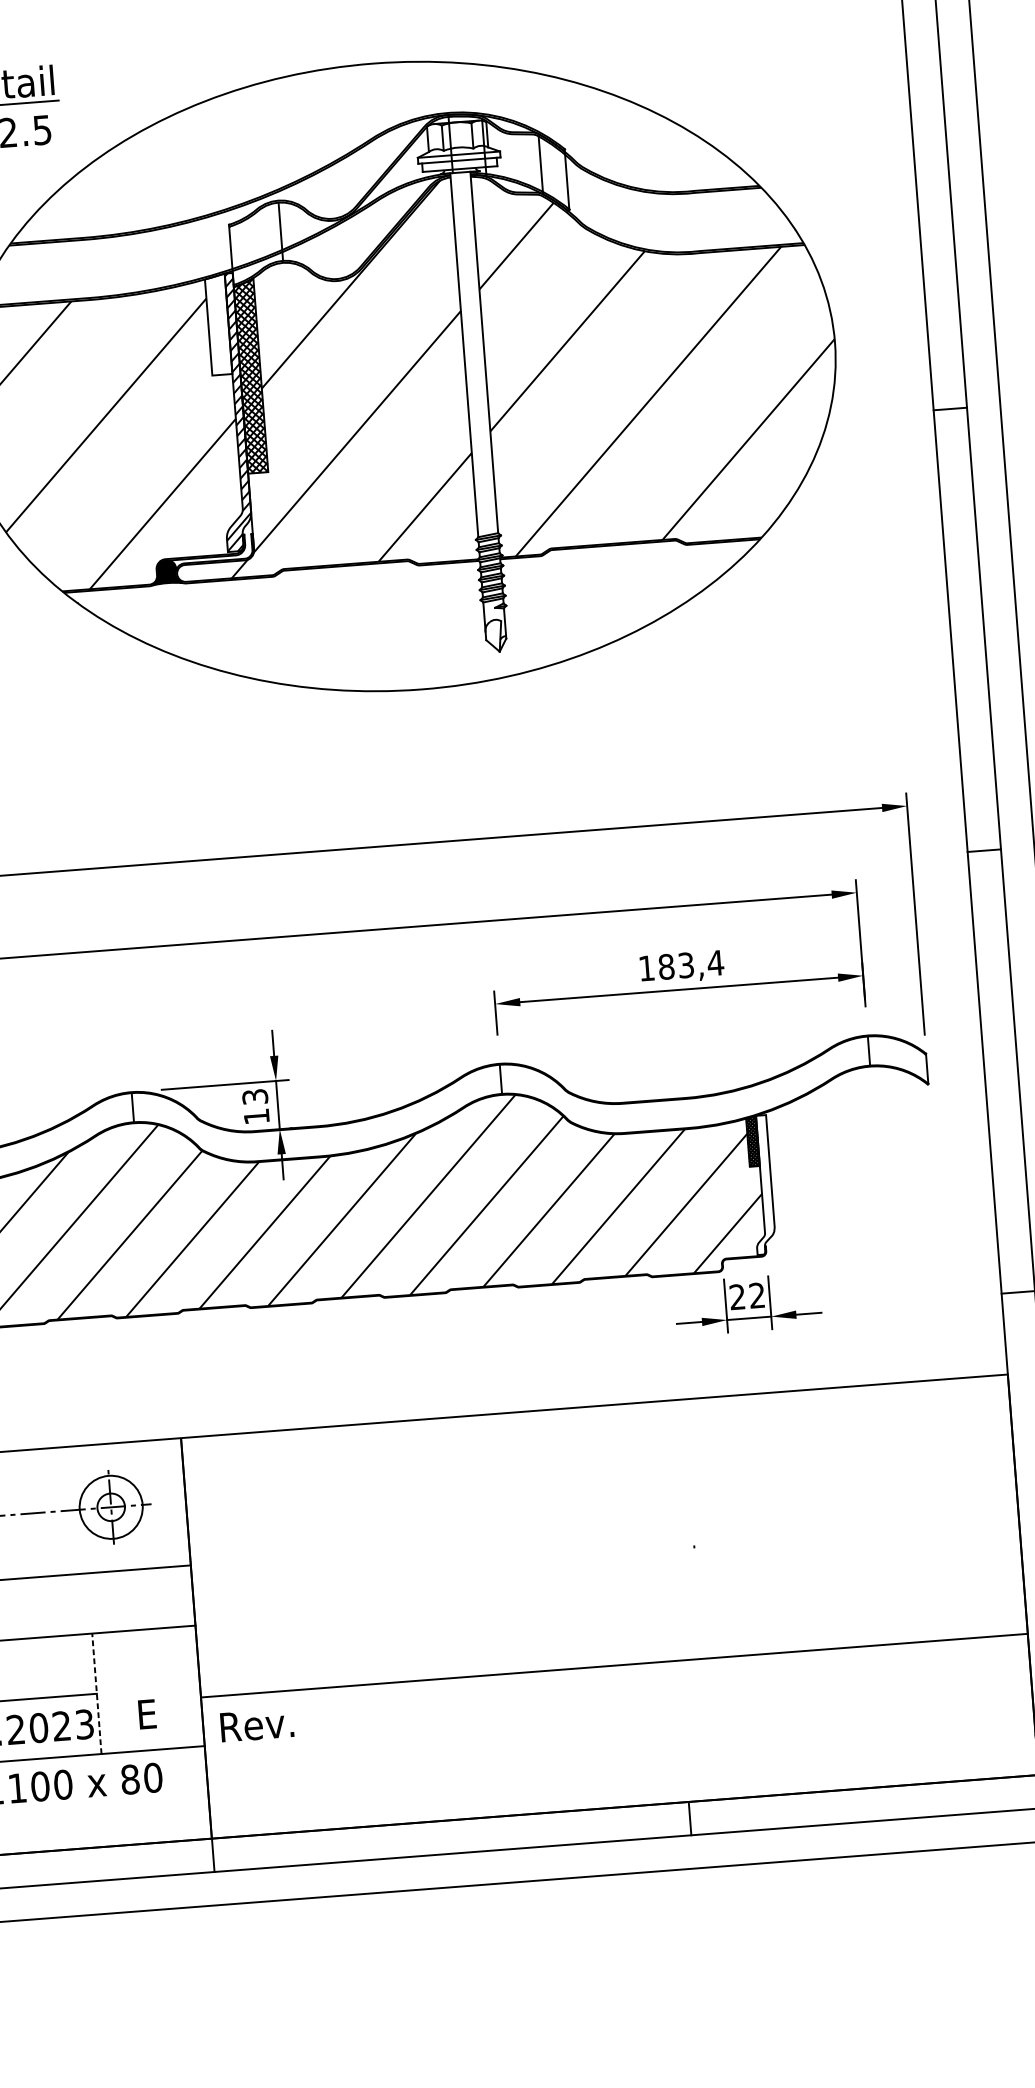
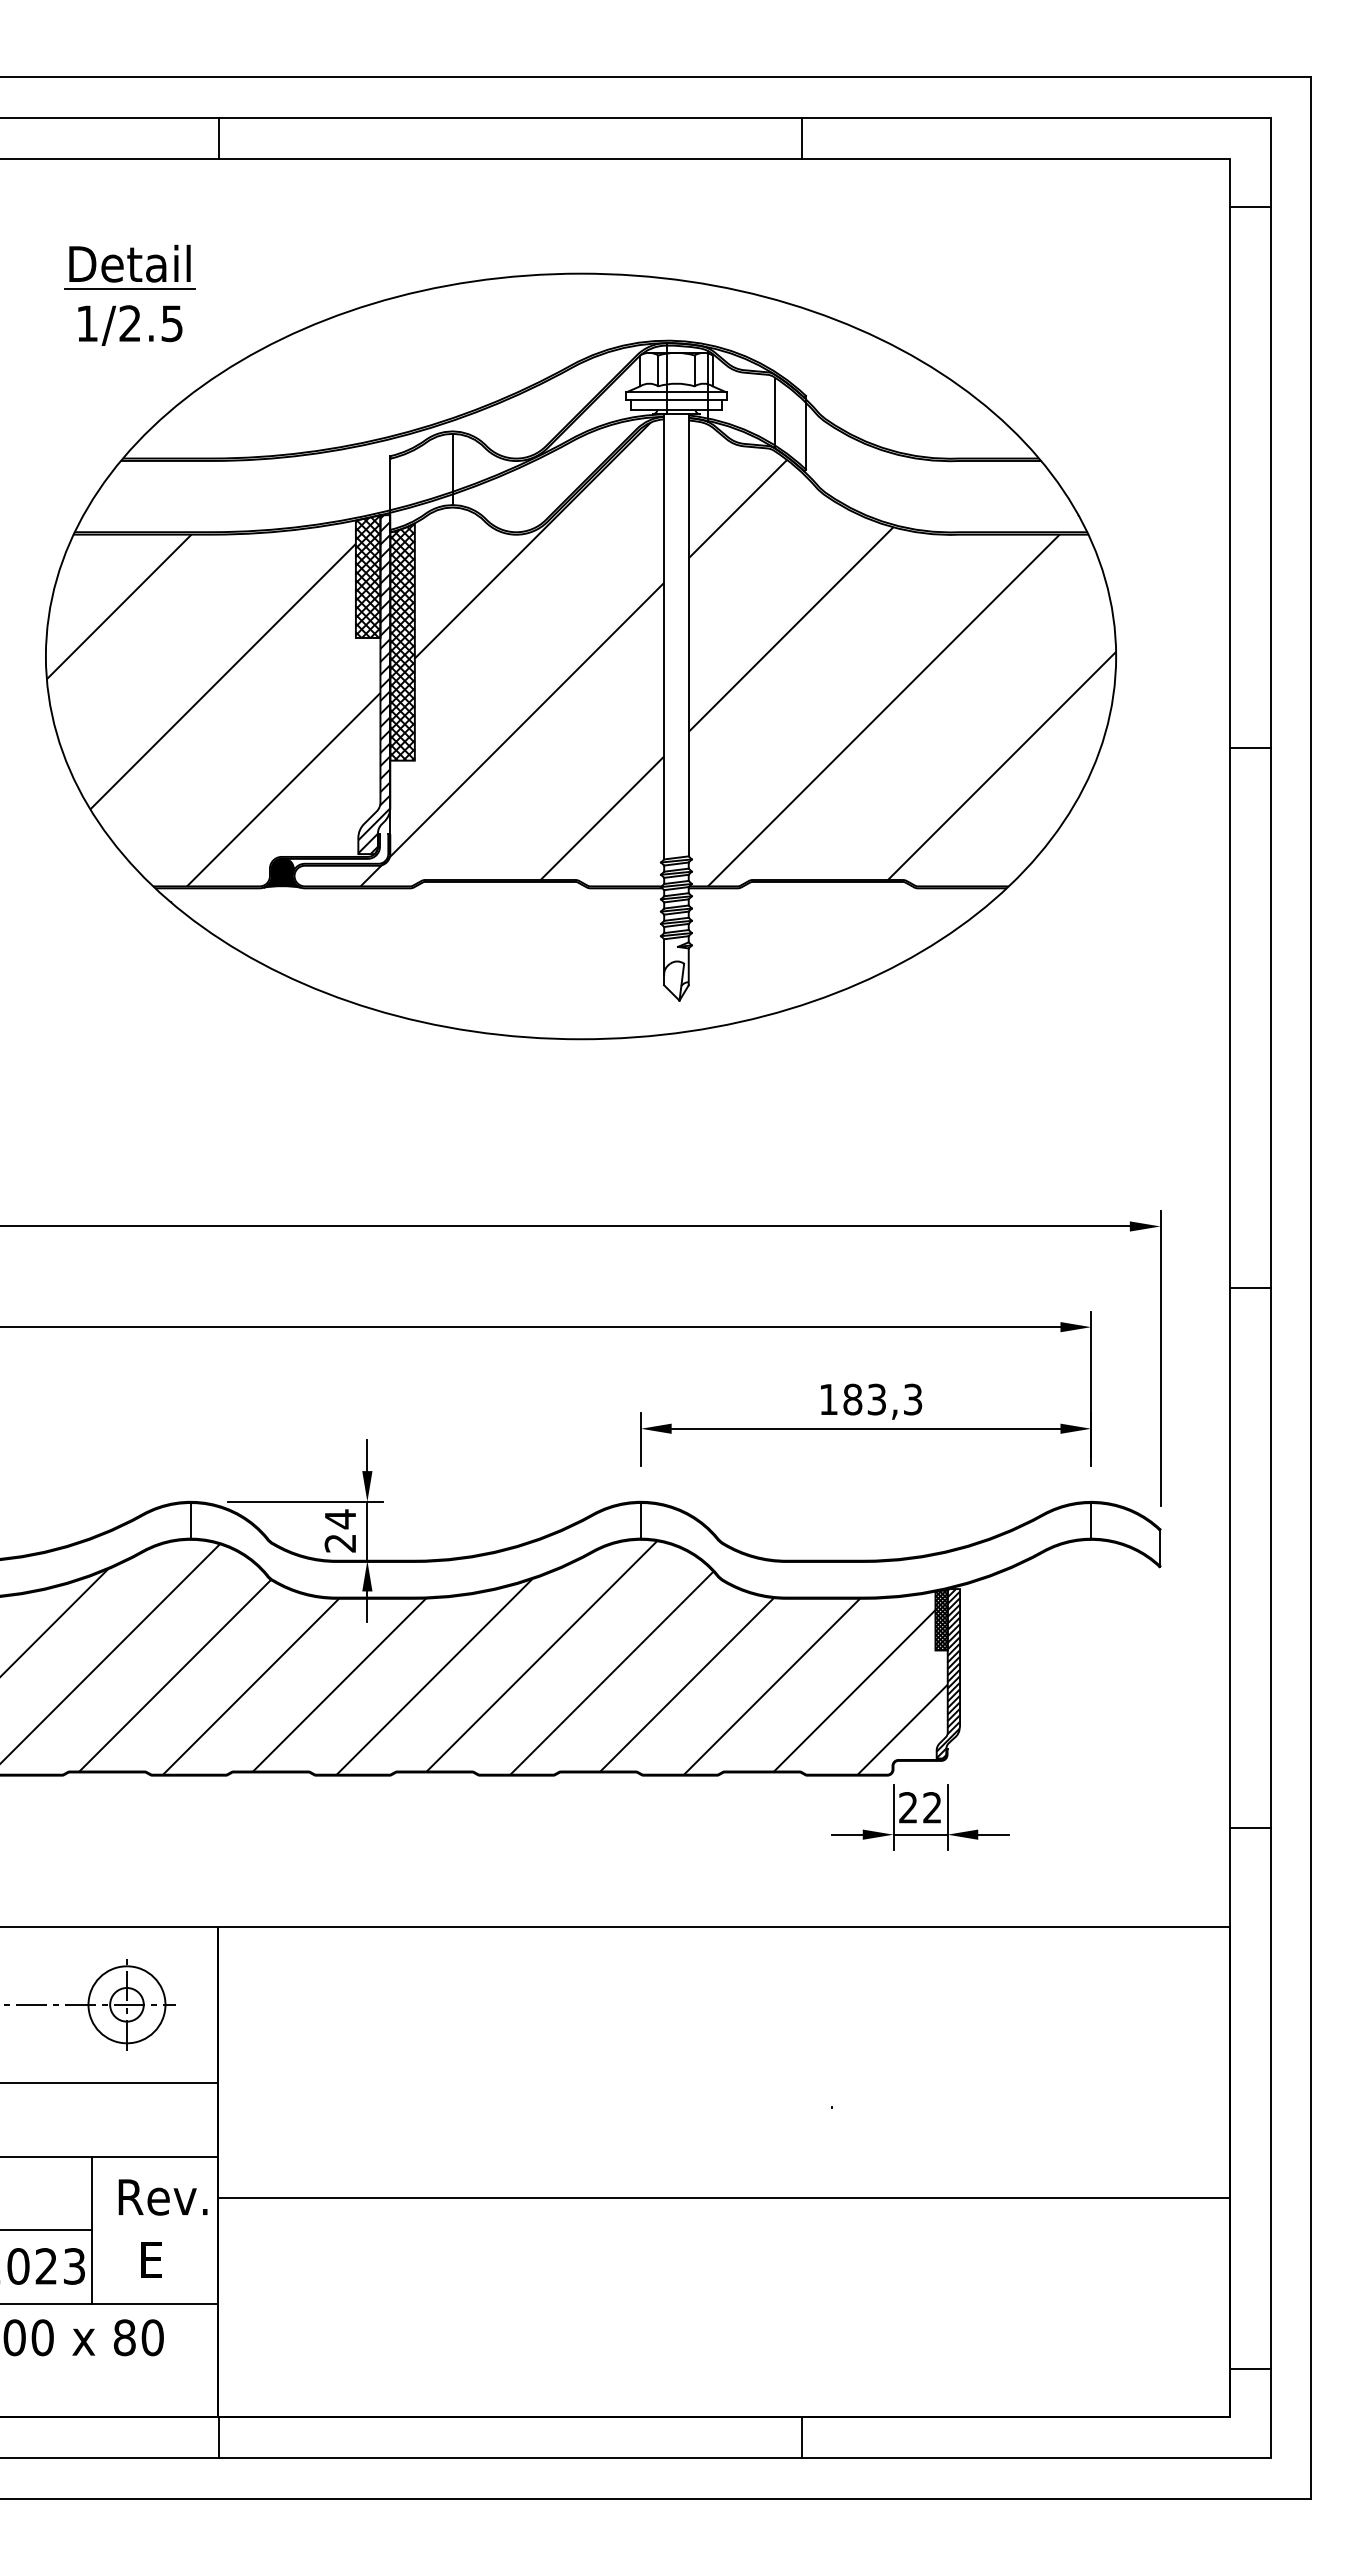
hatch: (217, 324) -> (367, 576), added
text: (715, 963) -> (912, 1399), 183,4 -> 183,3
text: (255, 1106) -> (340, 1530), 13 -> 24
hatch: (761, 1184) -> (948, 1673), added
line: (613, 1665) -> (723, 2198), moved
line: (97, 1693) -> (92, 2230), dashed -> solid
text: (256, 1725) -> (162, 2197), moved

